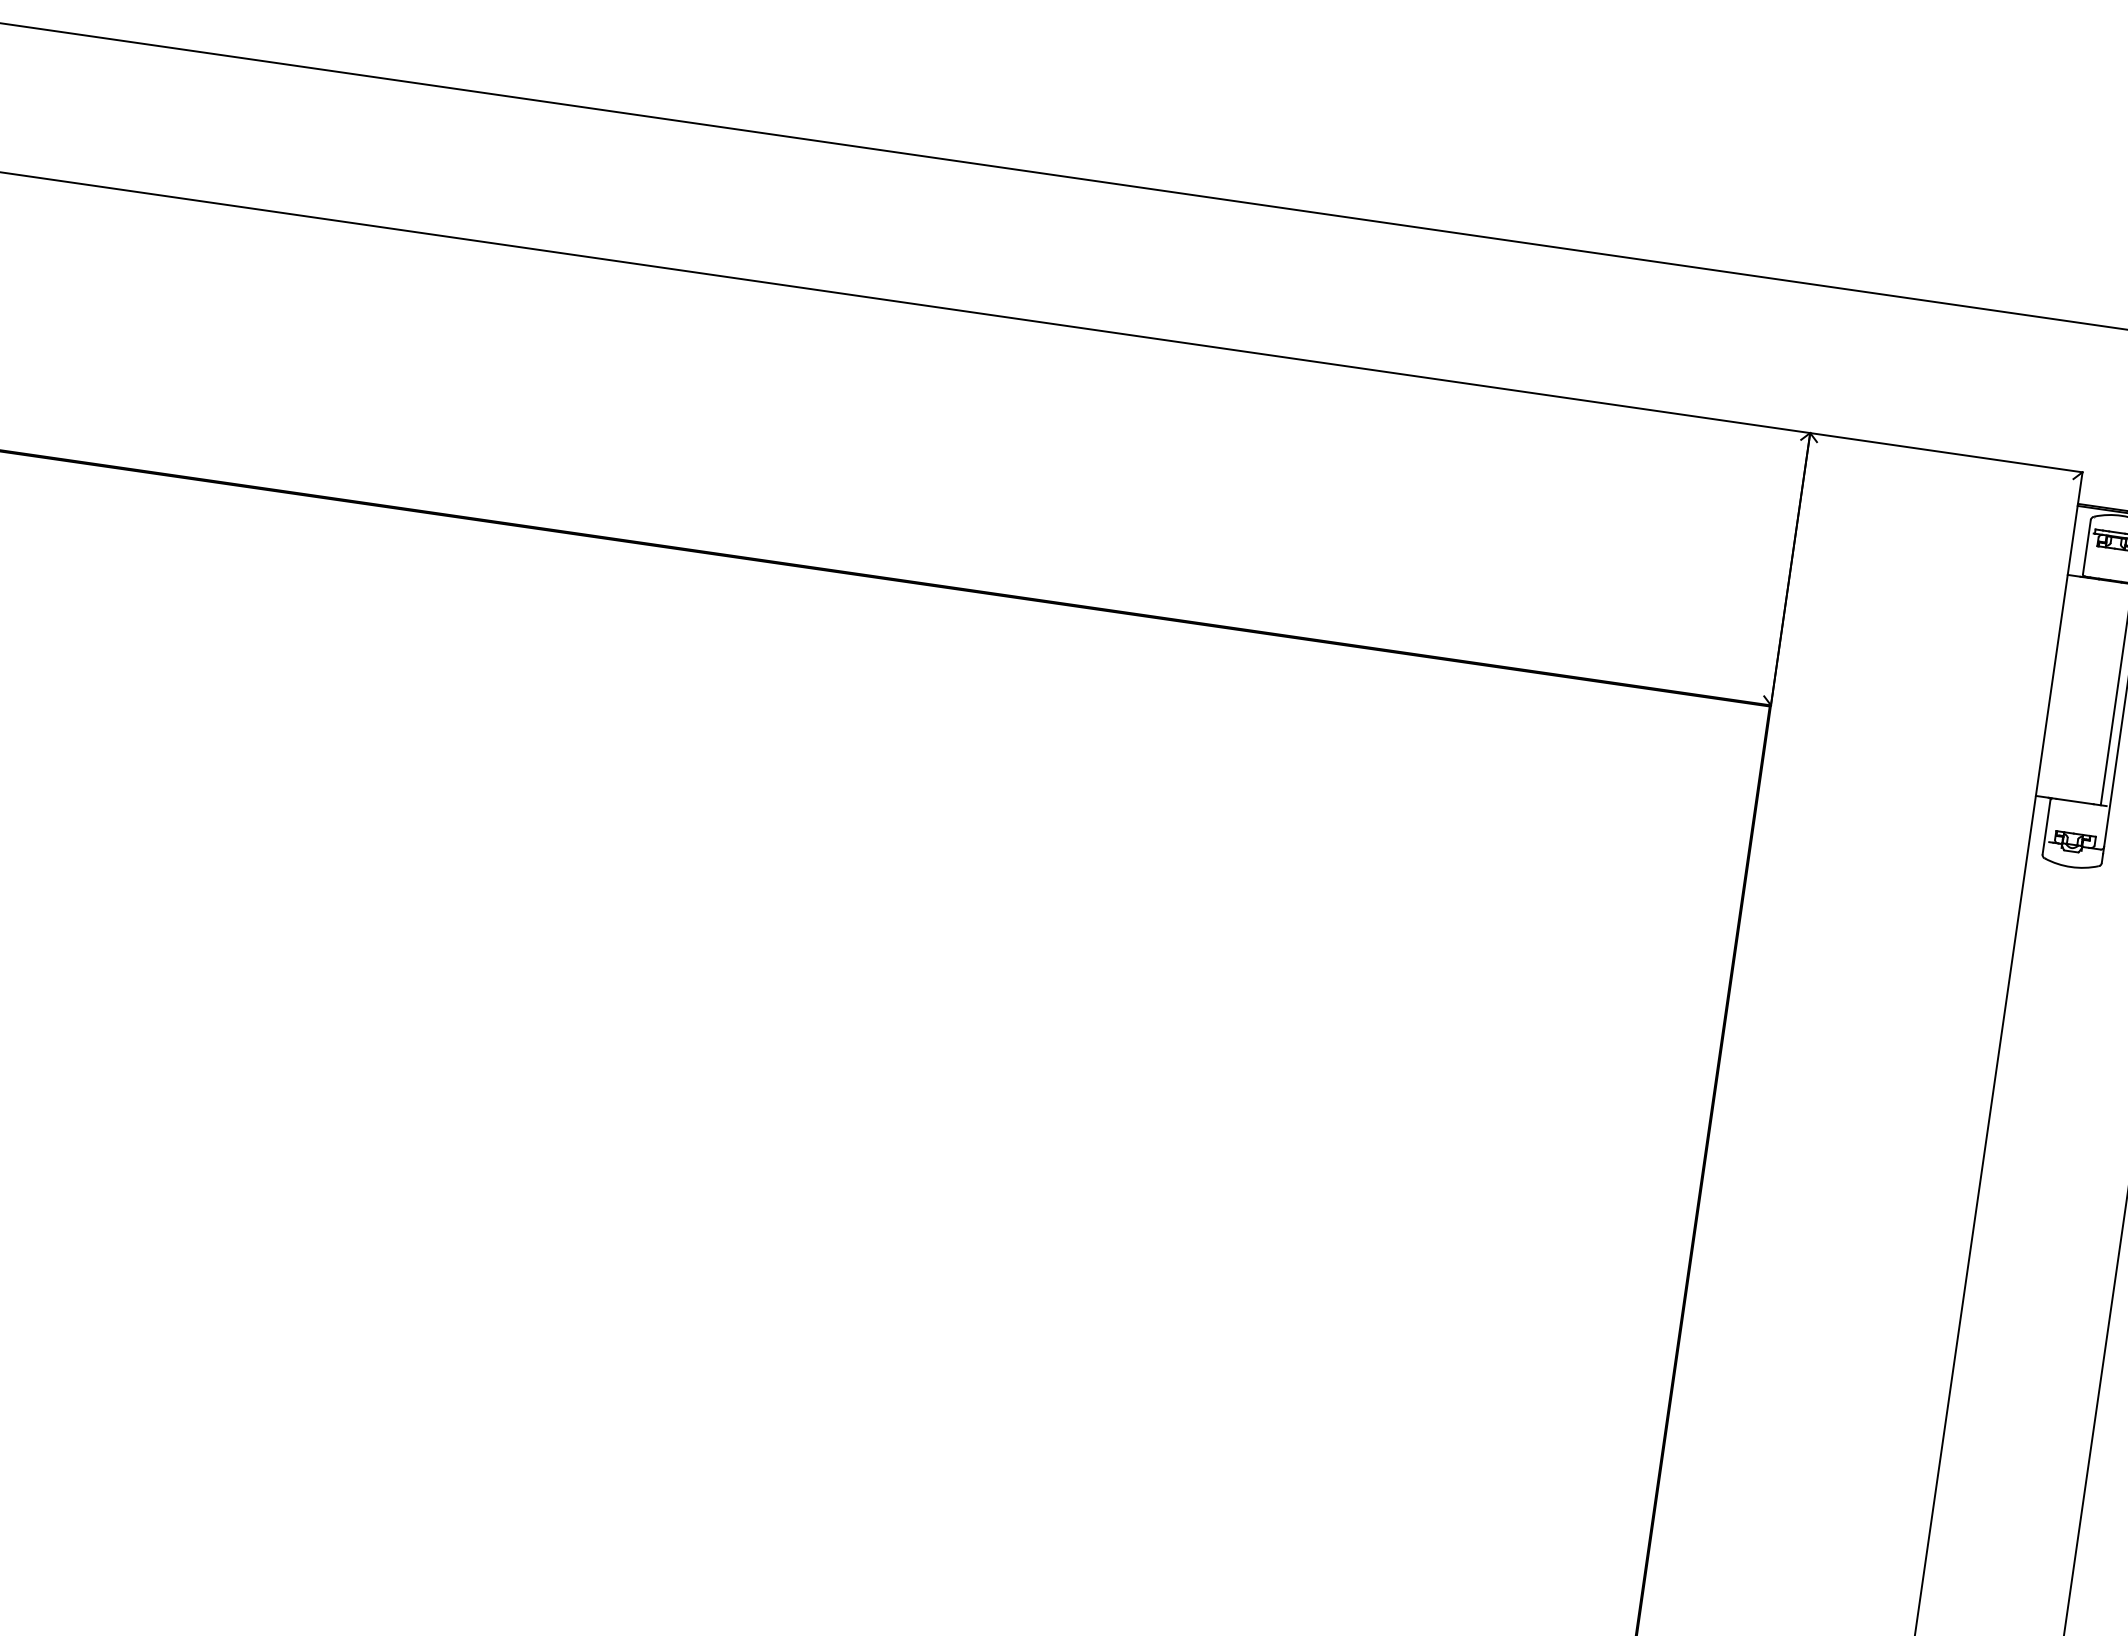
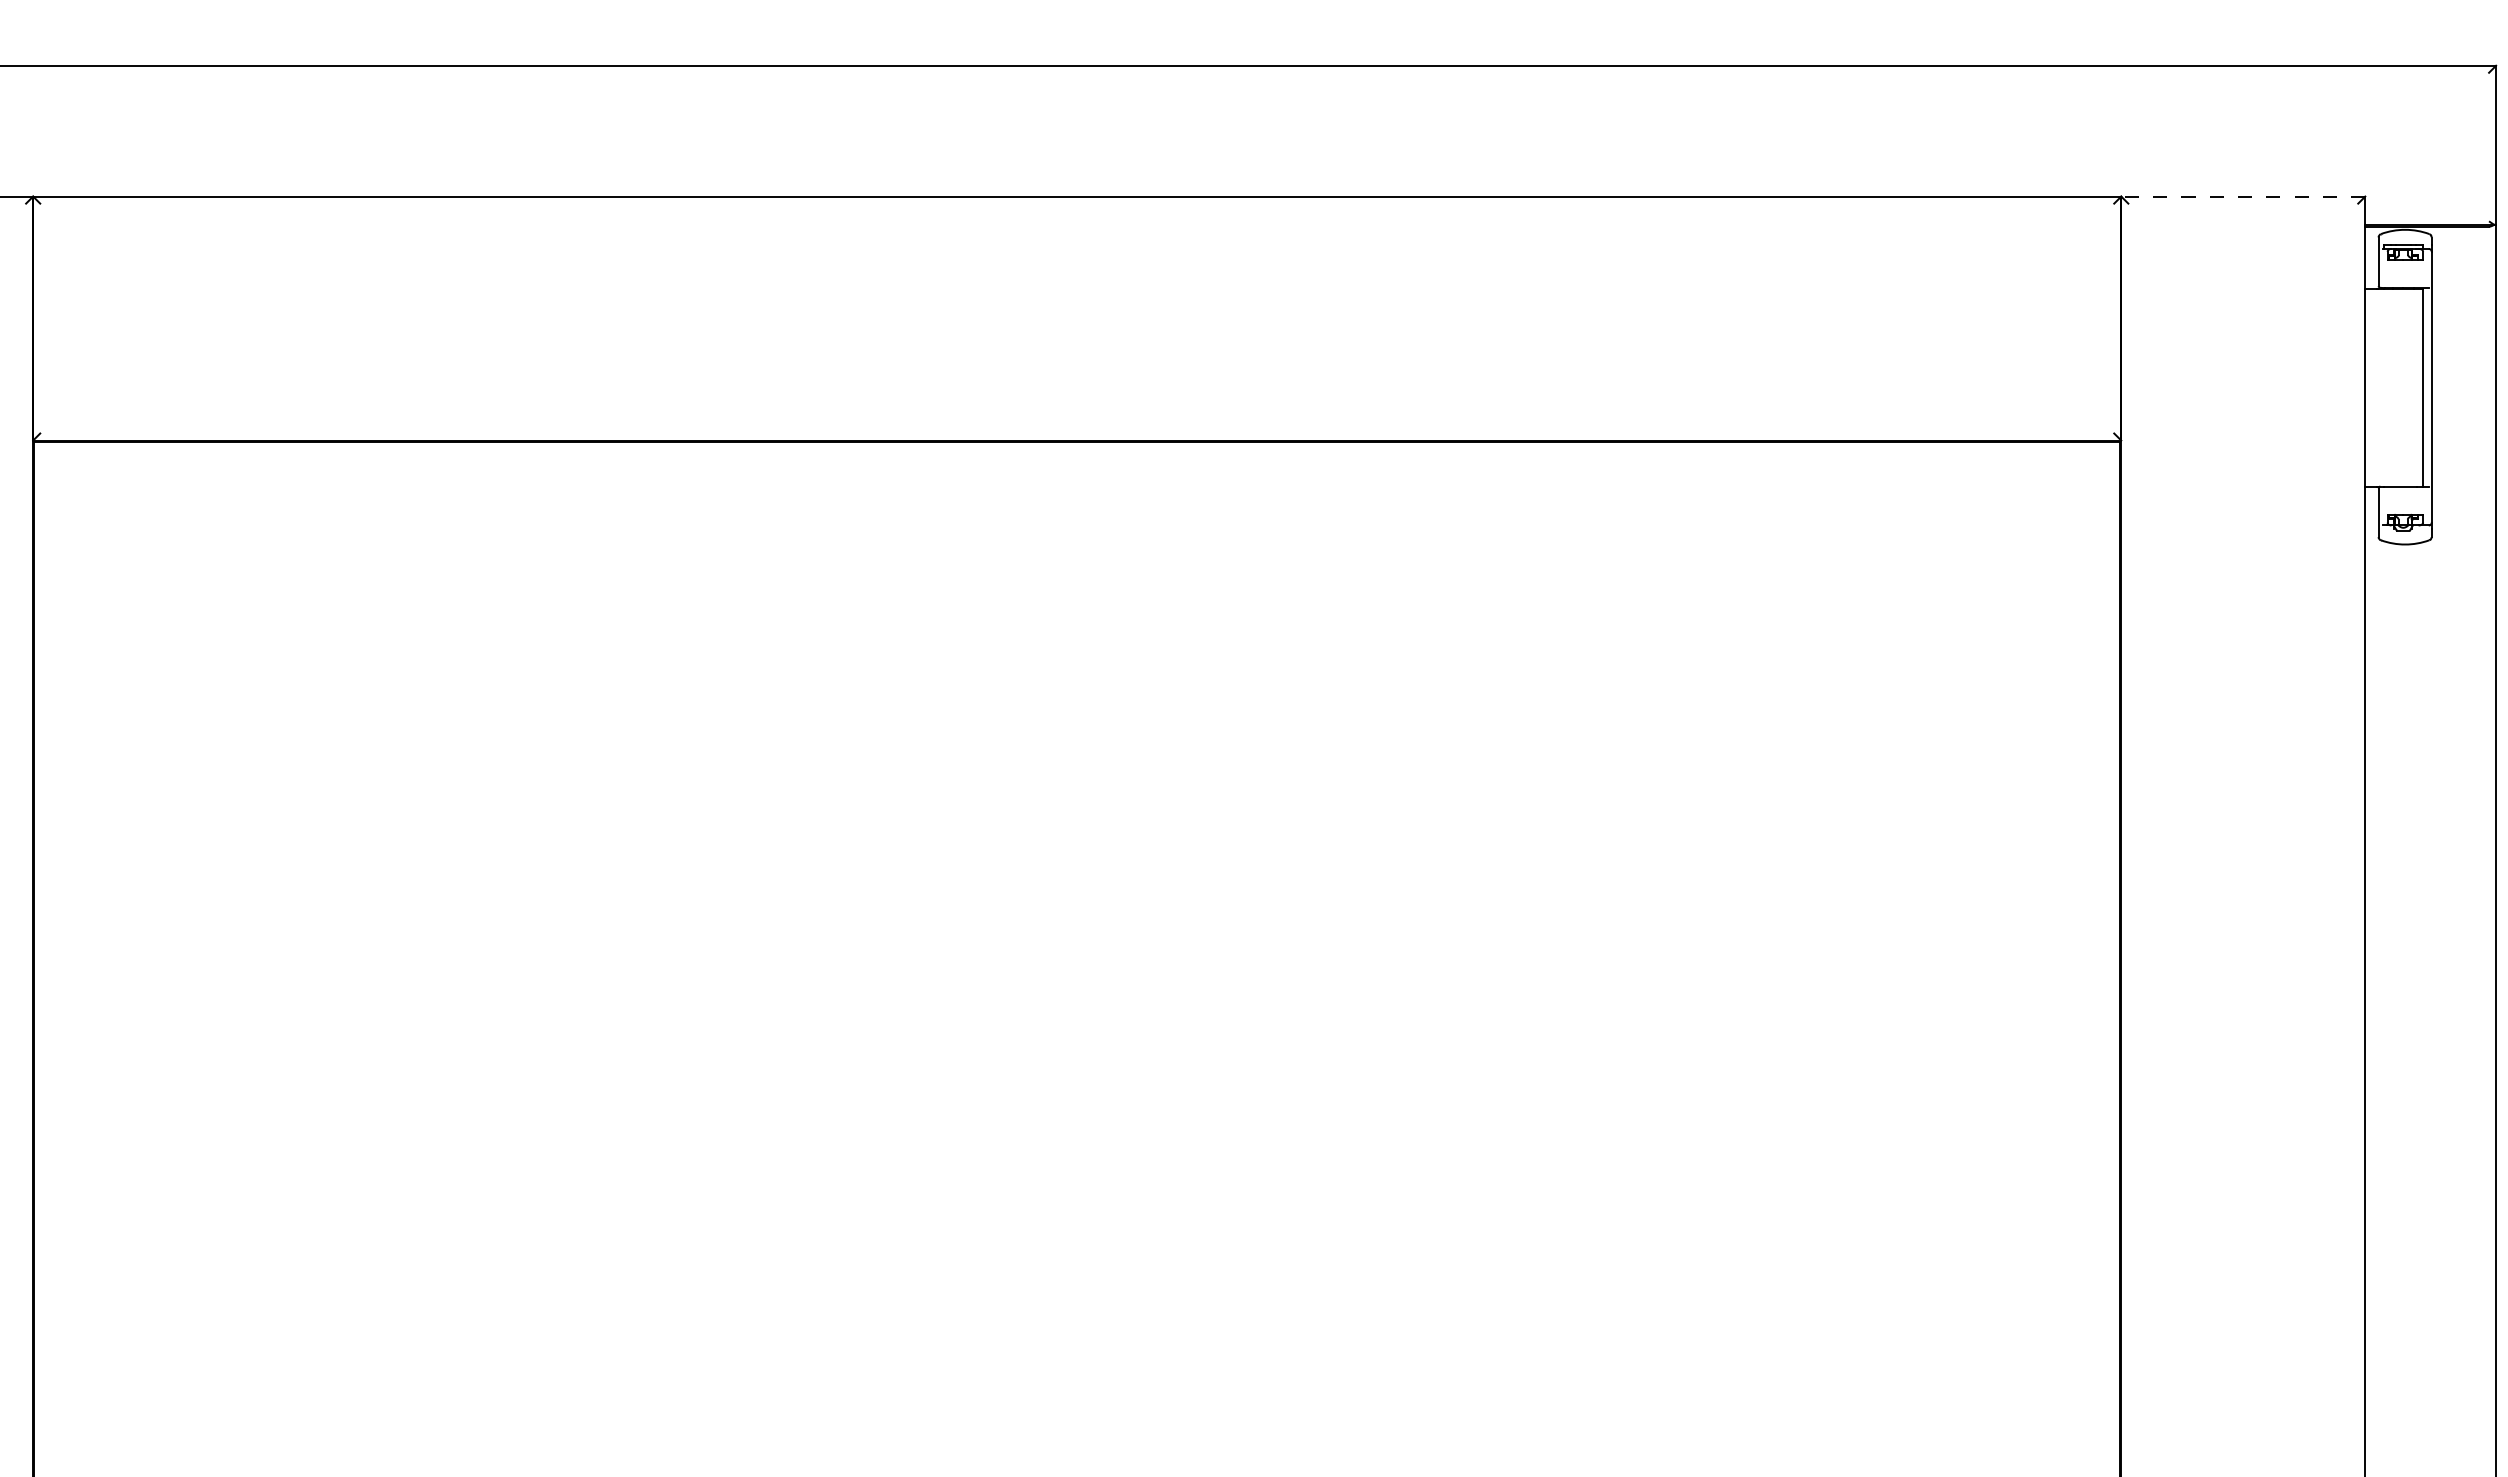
line: (1945, 452) -> (2242, 196), solid -> dashed

